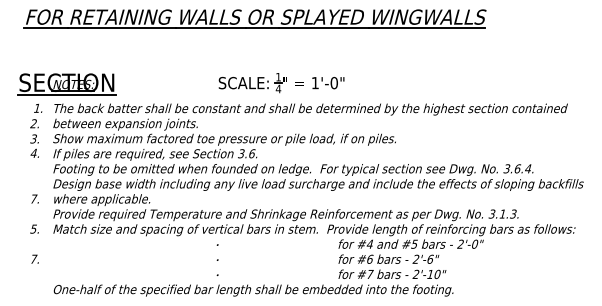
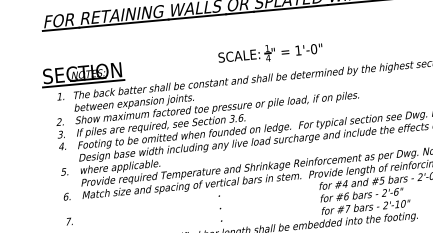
part: (281, 83) -> (270, 53), moved
text: (34, 138) -> (60, 134), moved
text: (33, 198) -> (63, 171), 7. -> 5.
text: (33, 228) -> (65, 196), 5. -> 6.

